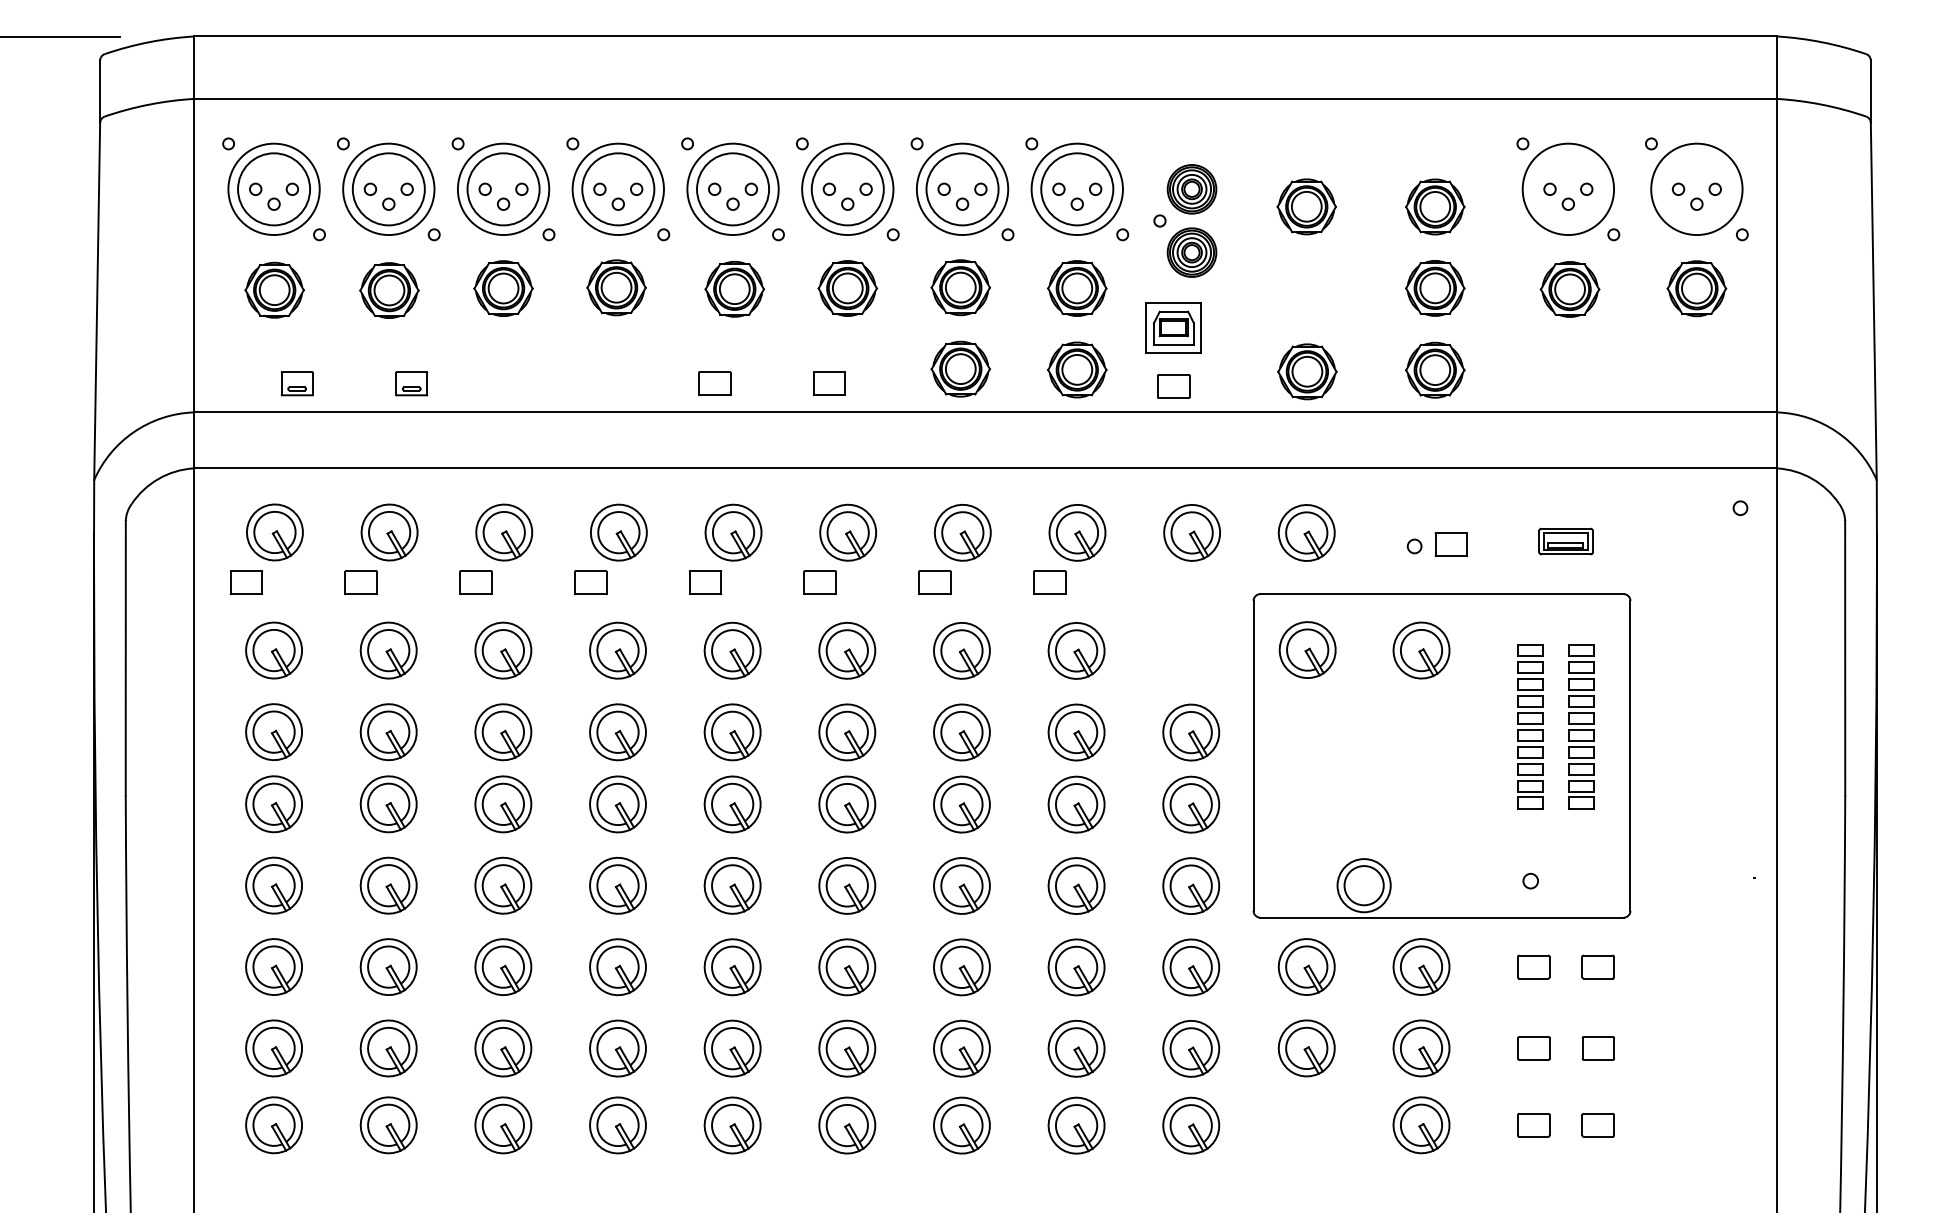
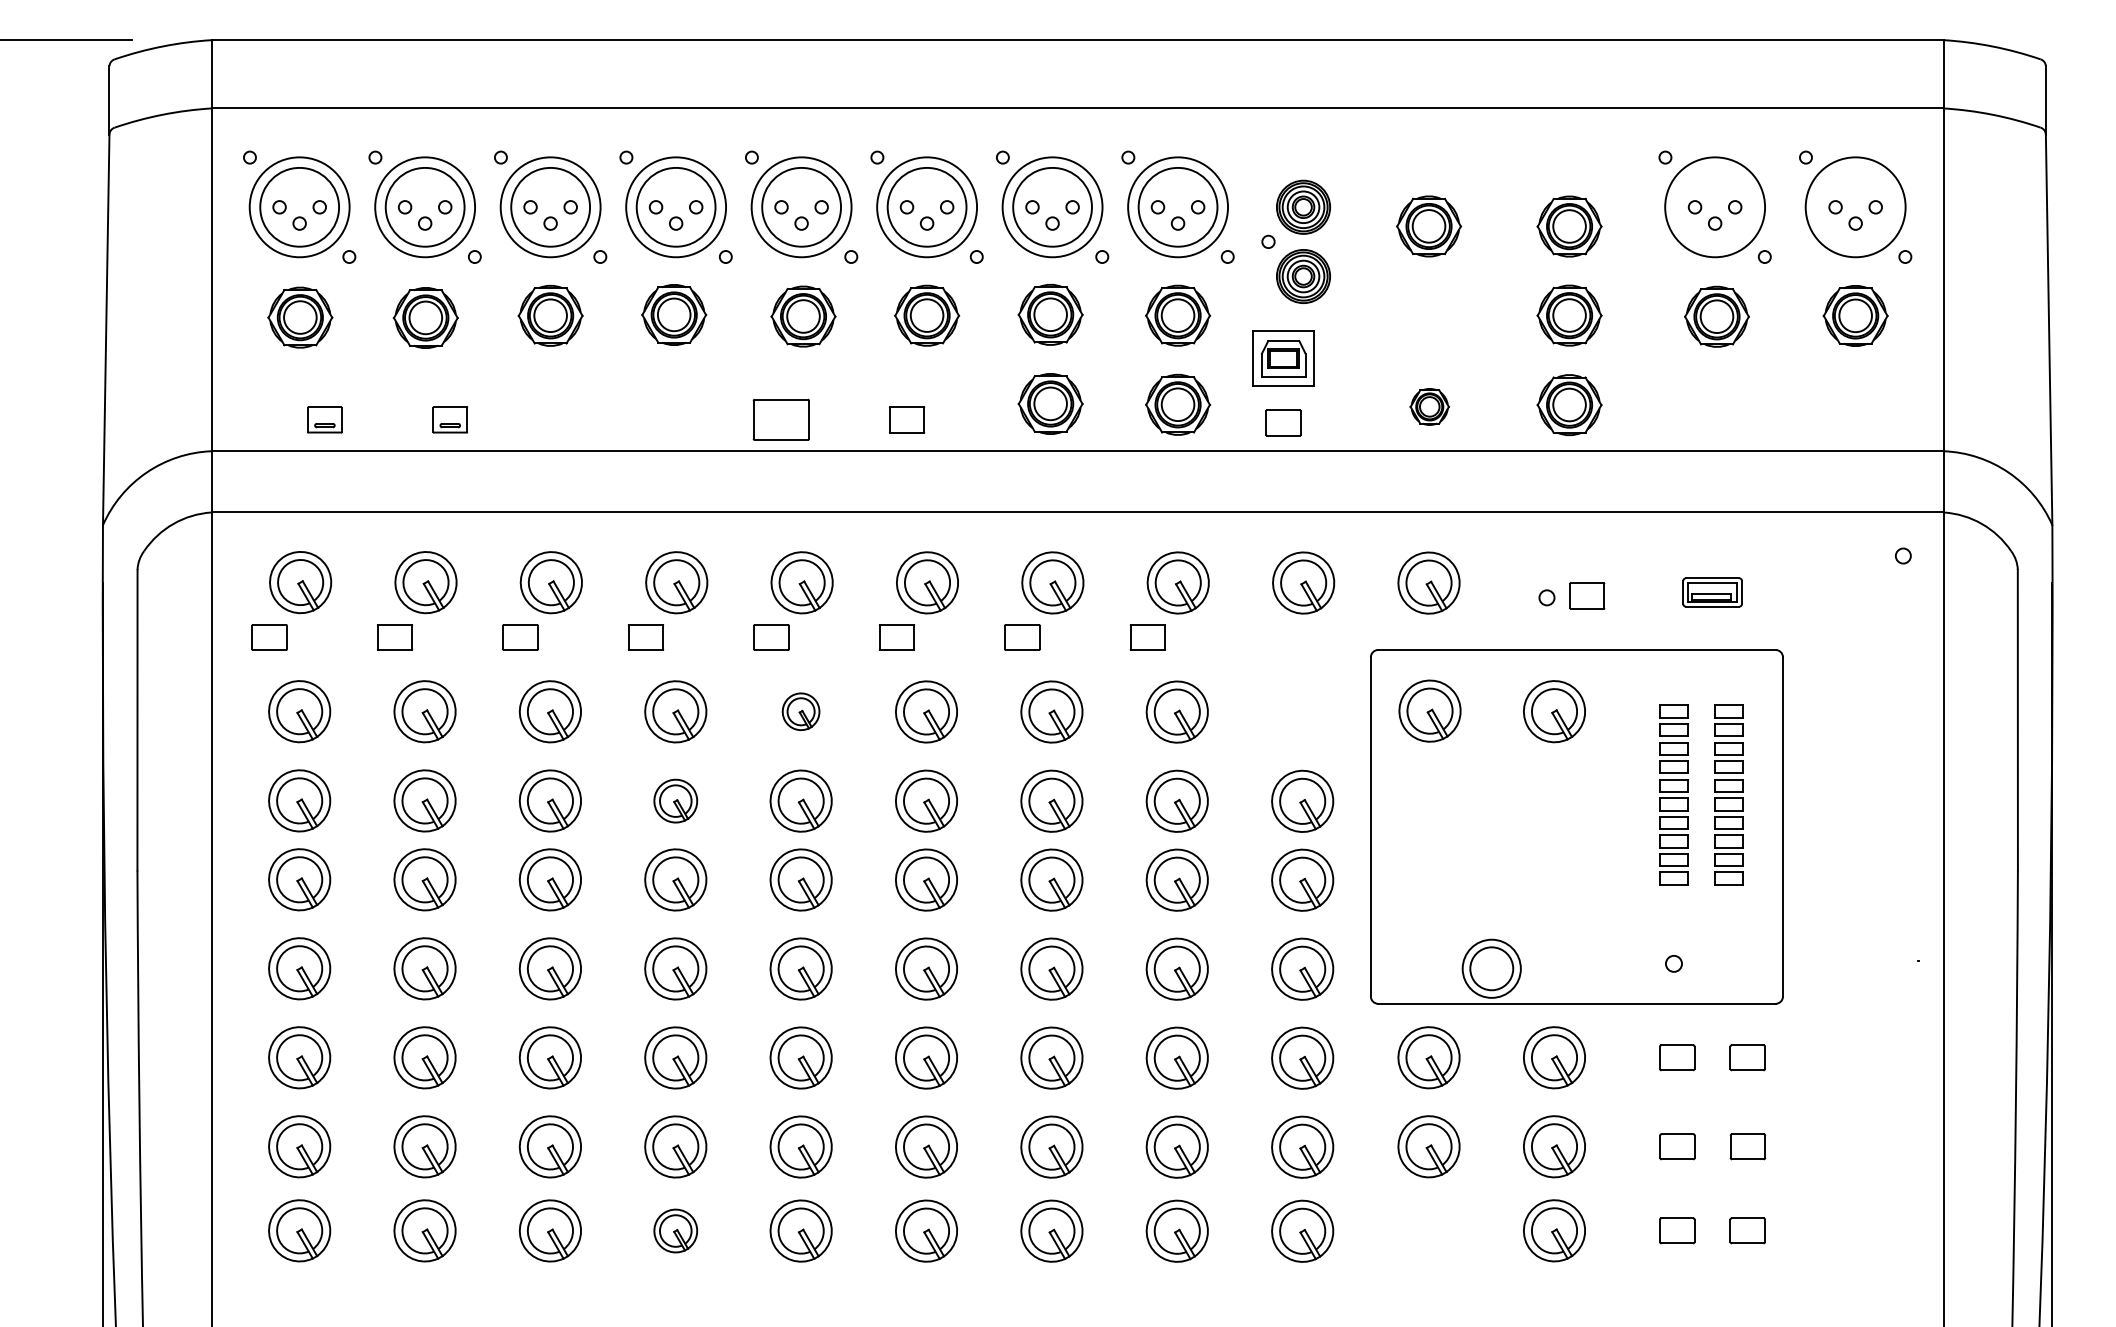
part: (1307, 371) -> (1429, 406), size x0.6
part: (714, 383) -> (781, 419), size x1.6
part: (732, 650) -> (801, 711), size x0.6
part: (617, 732) -> (675, 801), size x0.7
part: (617, 1125) -> (675, 1231), size x0.7

